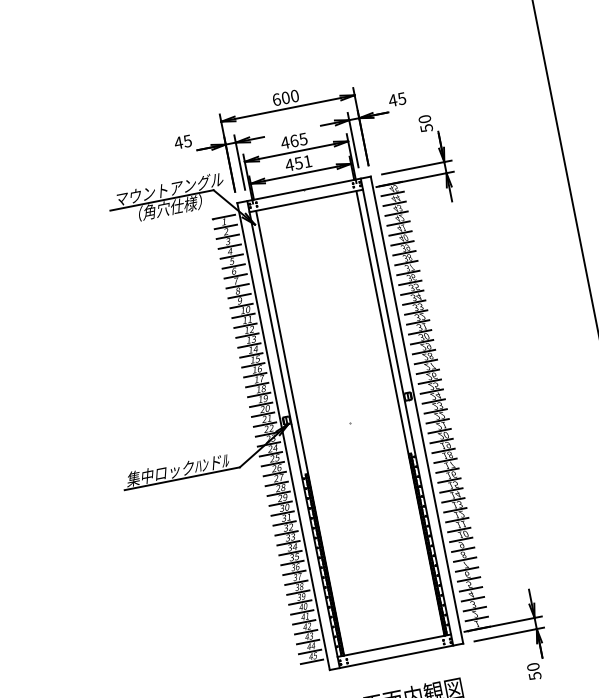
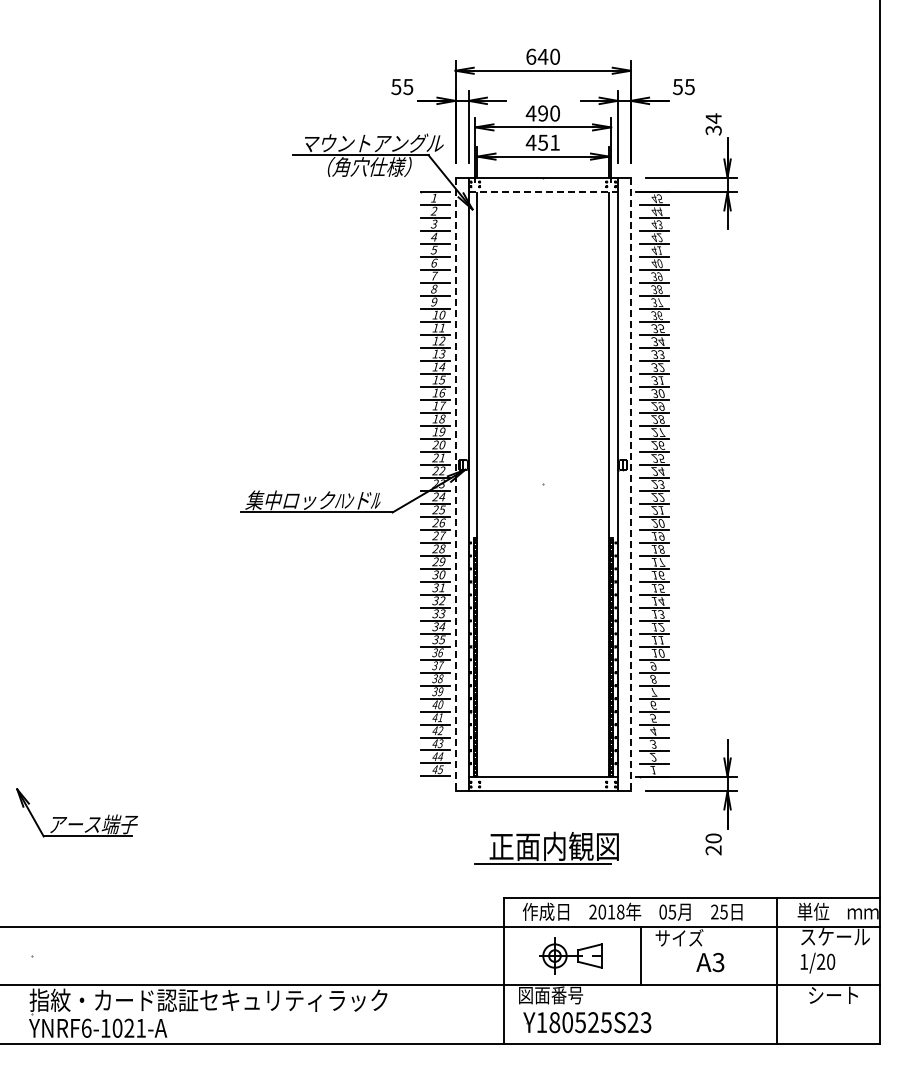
text: (285, 97) -> (542, 56), 600 -> 640
text: (392, 100) -> (677, 87), 45 -> 55
text: (425, 122) -> (713, 123), 50 -> 34
text: (298, 140) -> (548, 113), 465 -> 490
text: (178, 143) -> (396, 87), 45 -> 55
line: (306, 201) -> (543, 192), solid -> dashed
line: (416, 410) -> (630, 484), solid -> dashed
line: (283, 436) -> (455, 484), solid -> dashed
text: (535, 676) -> (713, 850), 50 -> 20

